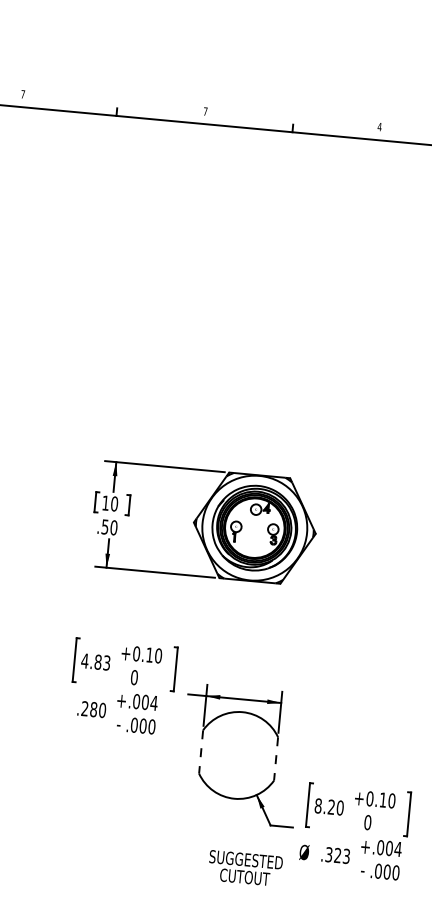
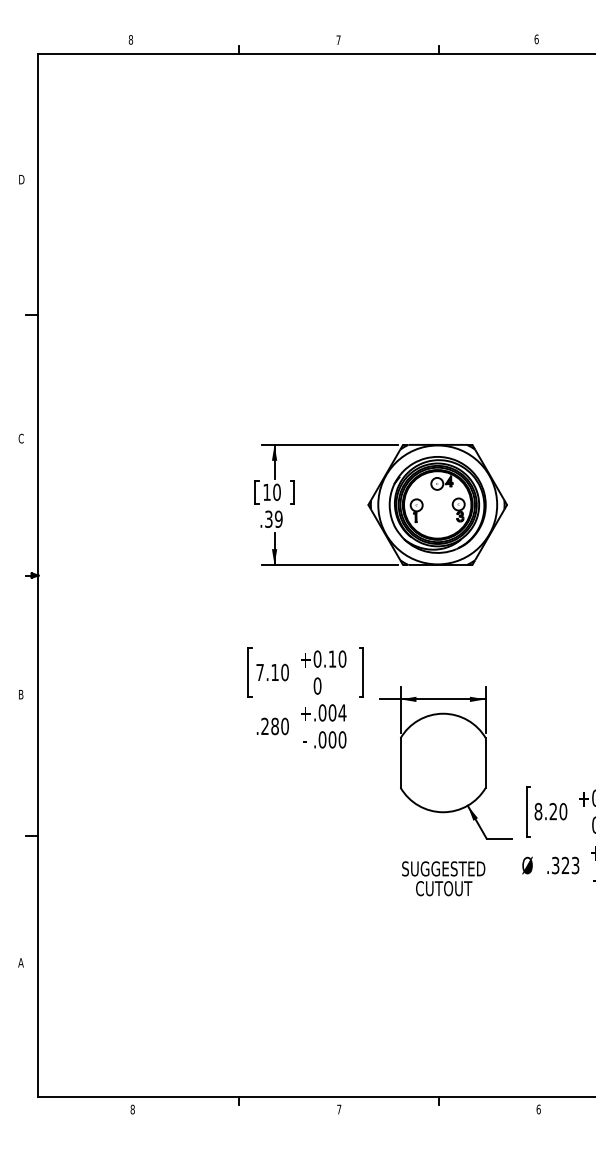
text: (22, 93) -> (130, 39), 7 -> 8
text: (379, 127) -> (536, 39), 4 -> 6
text: (109, 526) -> (273, 518), .50 -> .39
text: (95, 662) -> (272, 672), 4.83 -> 7.10
line: (201, 752) -> (400, 763), dashed -> solid
line: (275, 759) -> (485, 763), dashed -> solid
text: (245, 868) -> (443, 878), moved

